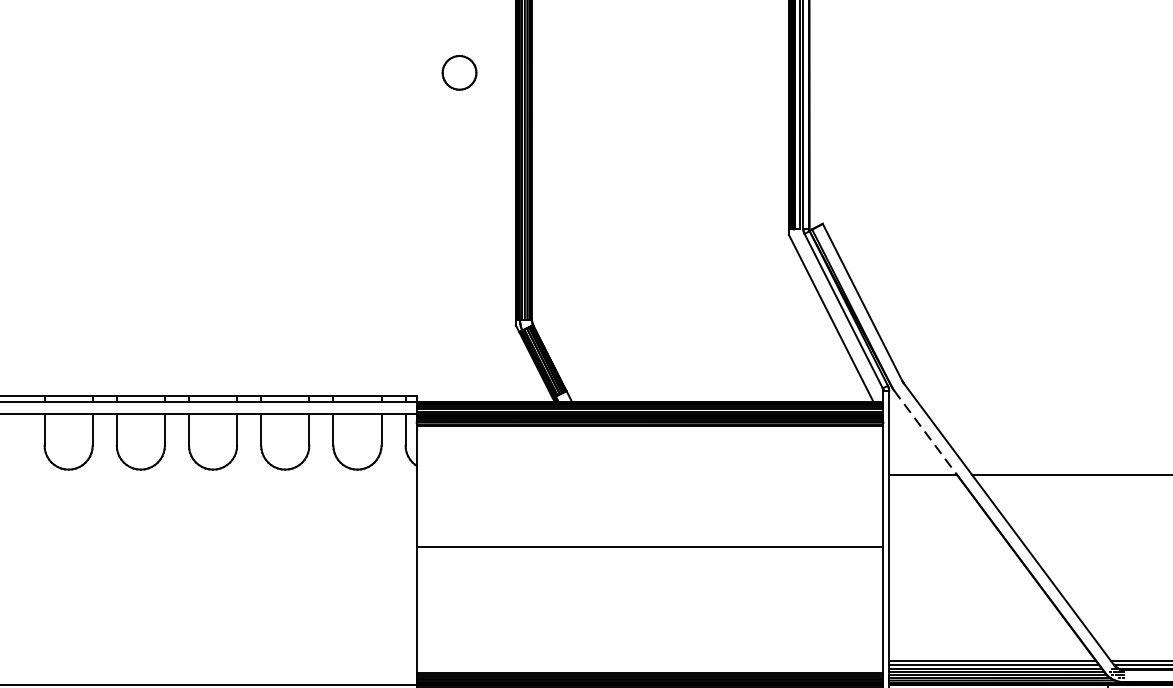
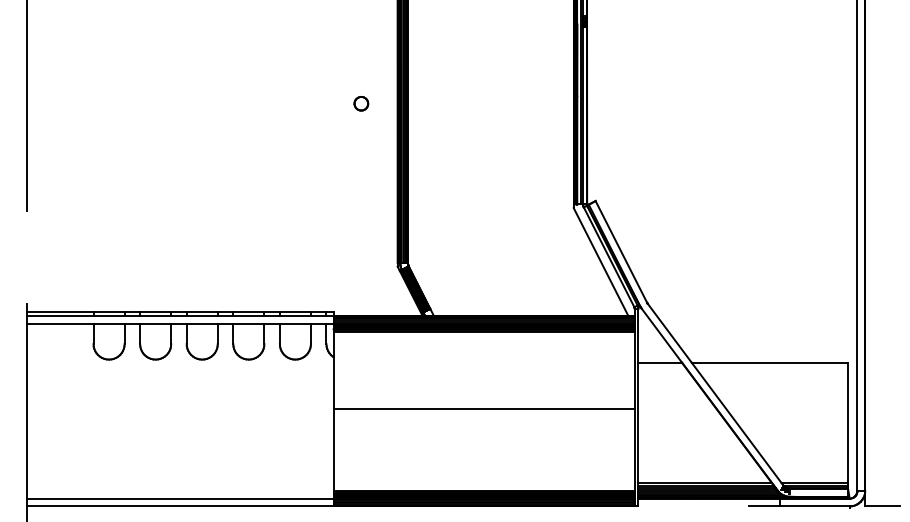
part: (459, 72) -> (361, 103), size x0.62
line: (924, 432) -> (661, 335), dashed -> solid

